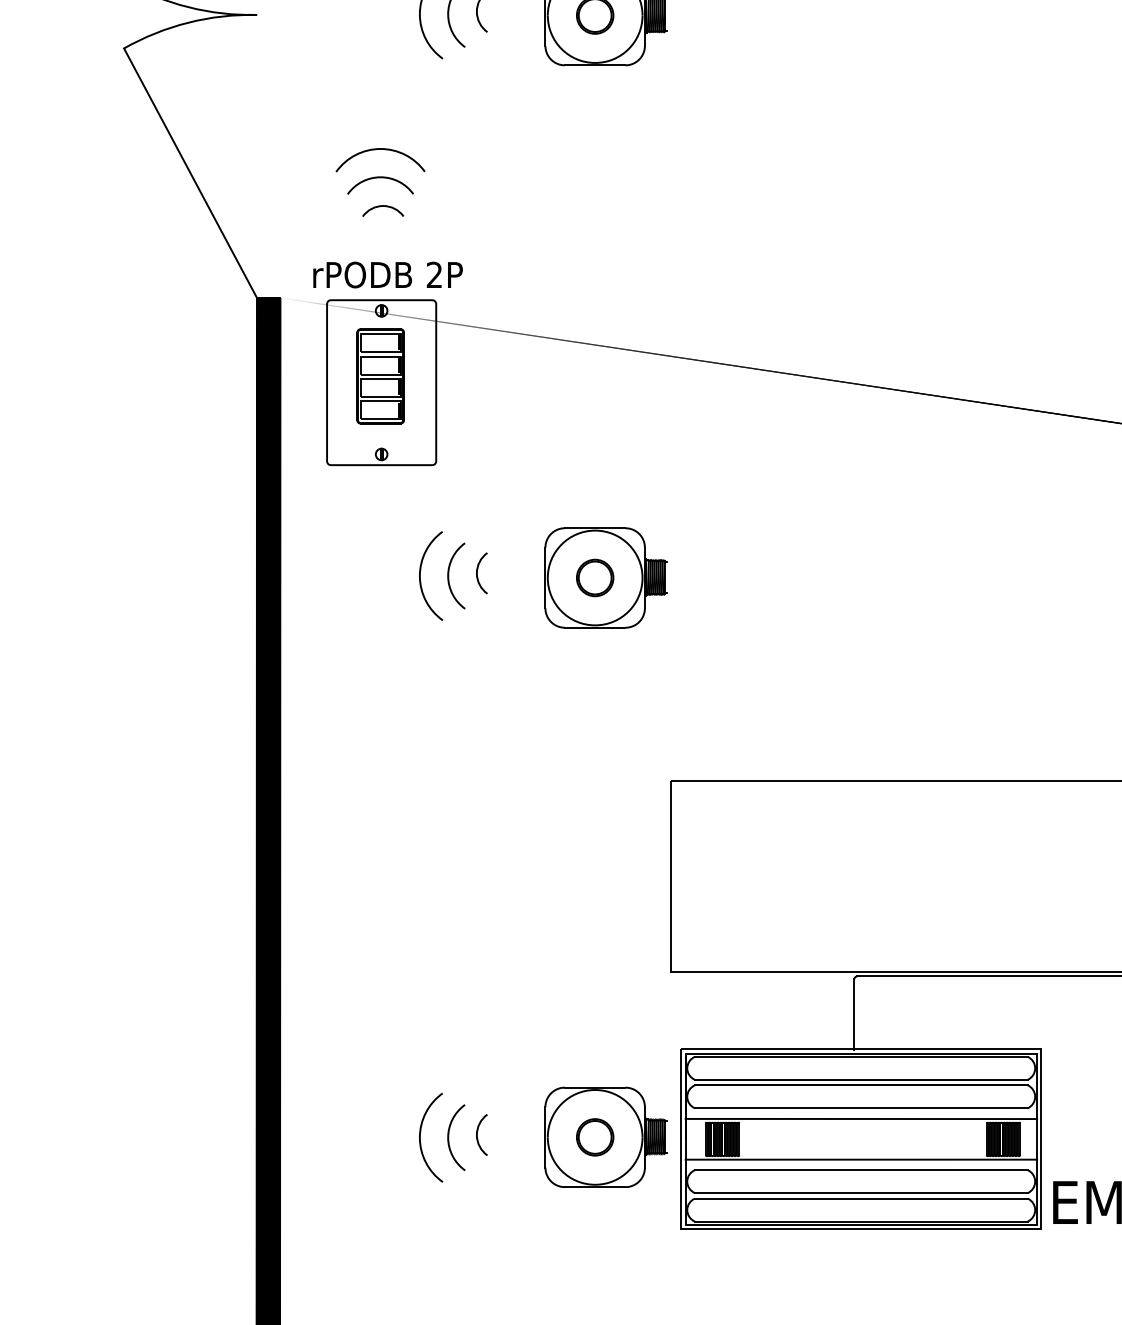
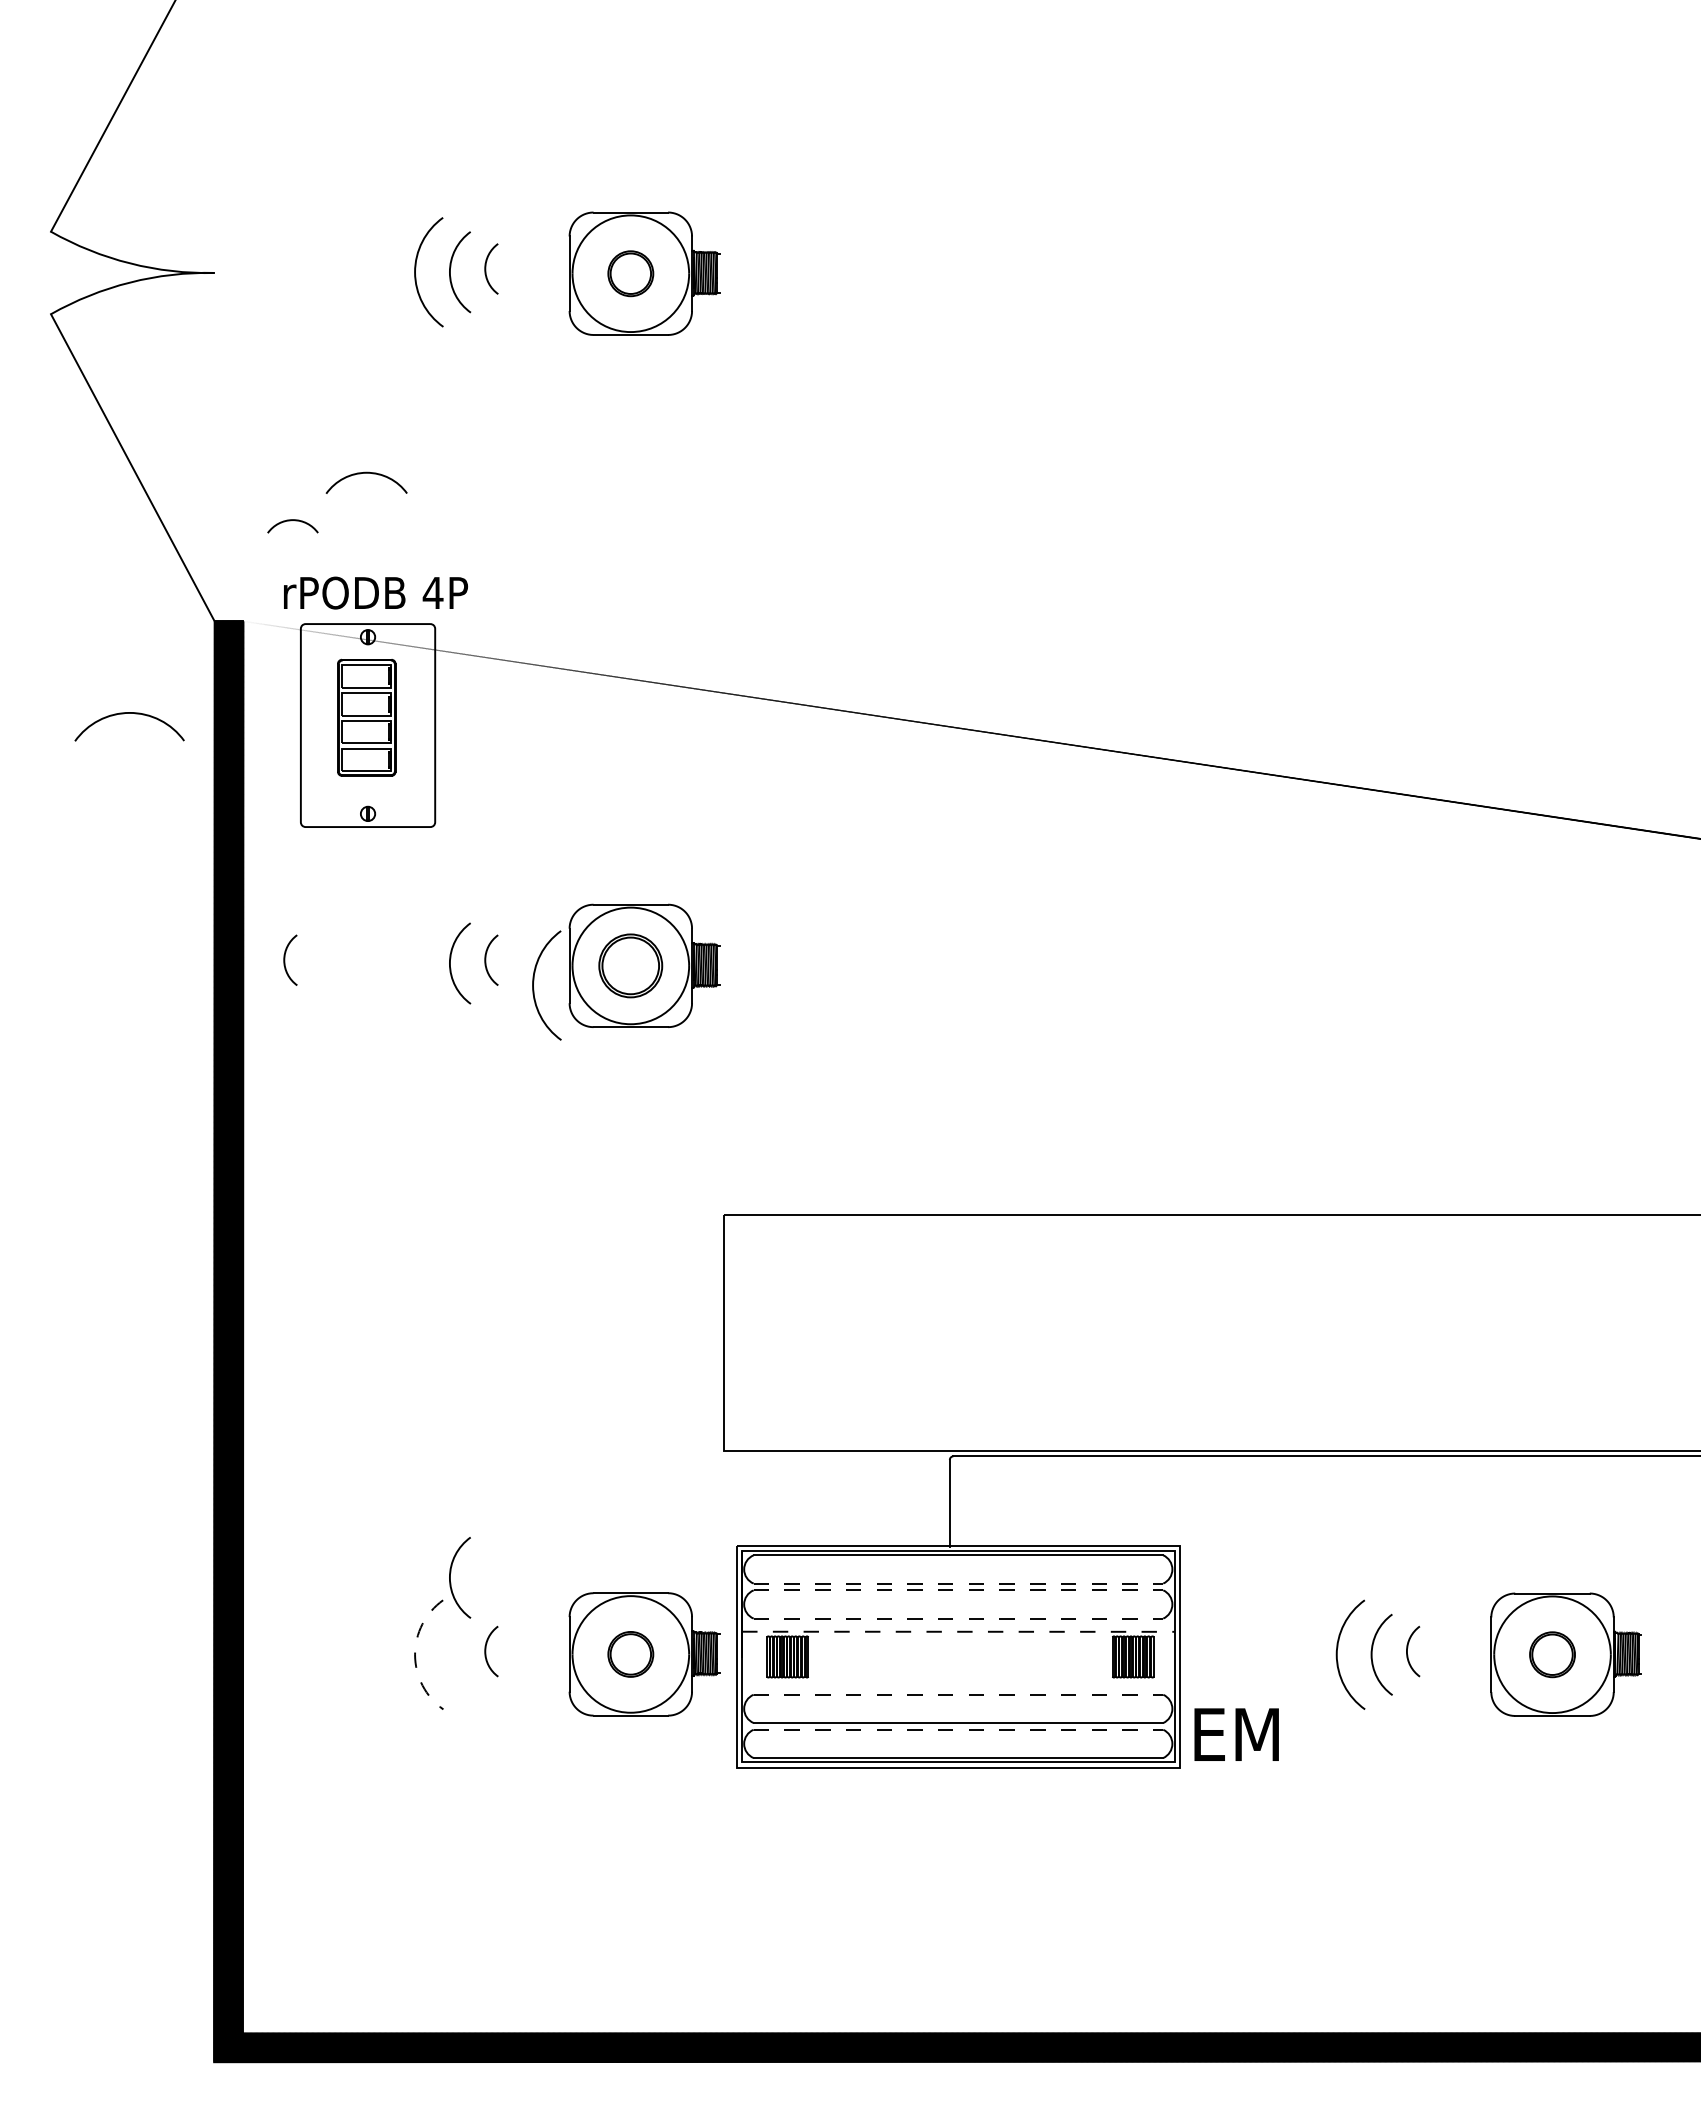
arc: (380, 149) -> (129, 713), moved
arc: (381, 207) -> (290, 521), moved
text: (434, 274) -> (432, 592), 2P -> 4P
arc: (314, 572) -> (285, 959), added
arc: (421, 572) -> (534, 981), moved
part: (594, 577) -> (630, 965), size x1.4
line: (861, 1079) -> (958, 1583), solid -> dashed
line: (861, 1085) -> (958, 1590), solid -> dashed
line: (861, 1108) -> (958, 1618), solid -> dashed
line: (861, 1118) -> (958, 1631), solid -> dashed
arc: (420, 1137) -> (415, 1654), solid -> dashed
arc: (448, 1137) -> (450, 1577), moved
line: (861, 1159) -> (958, 1681), removed
line: (861, 1169) -> (958, 1694), solid -> dashed
line: (861, 1198) -> (958, 1729), solid -> dashed

